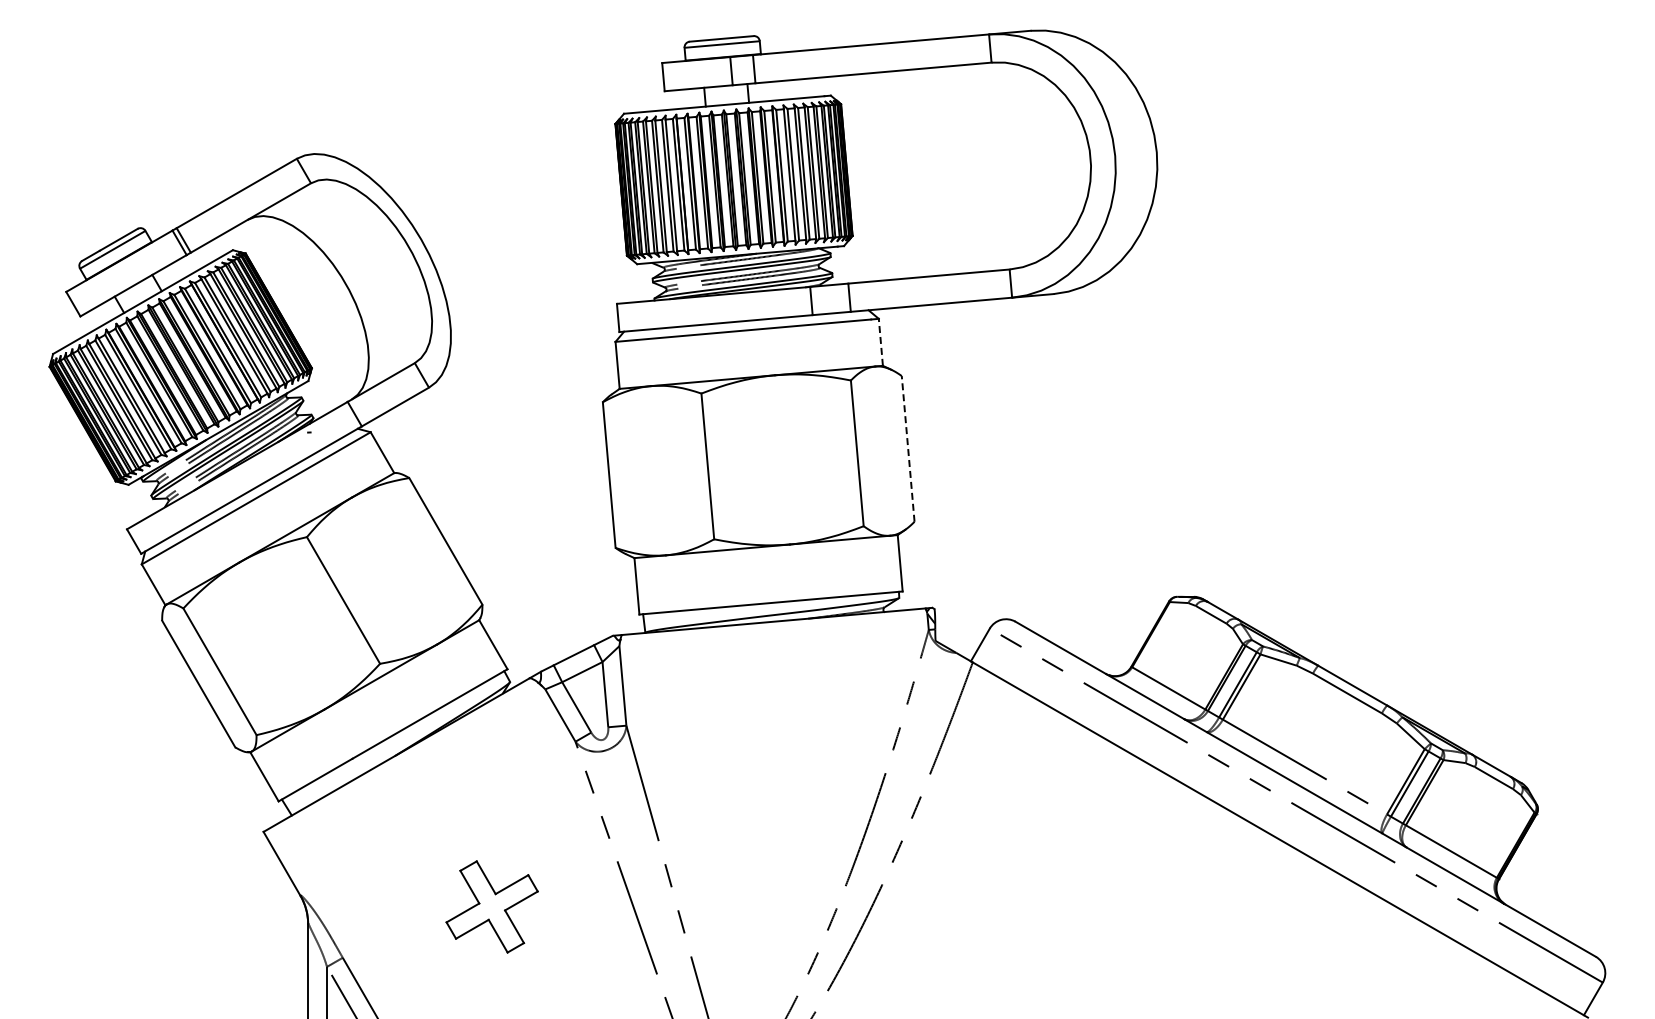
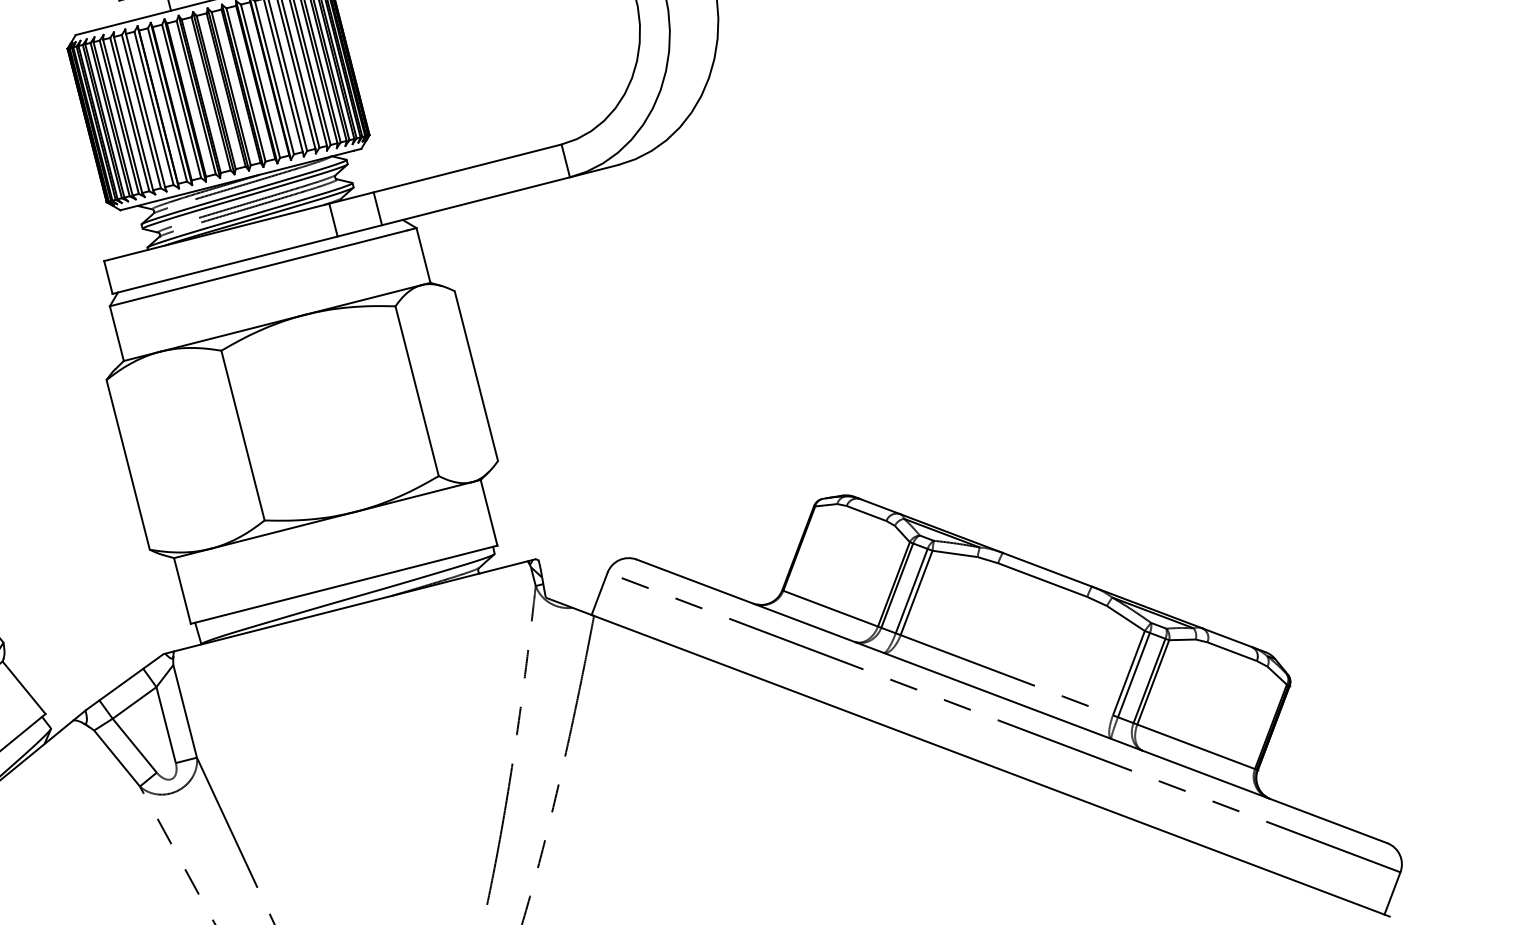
line: (880, 342) -> (423, 255), dashed -> solid
line: (908, 448) -> (476, 375), dashed -> solid

